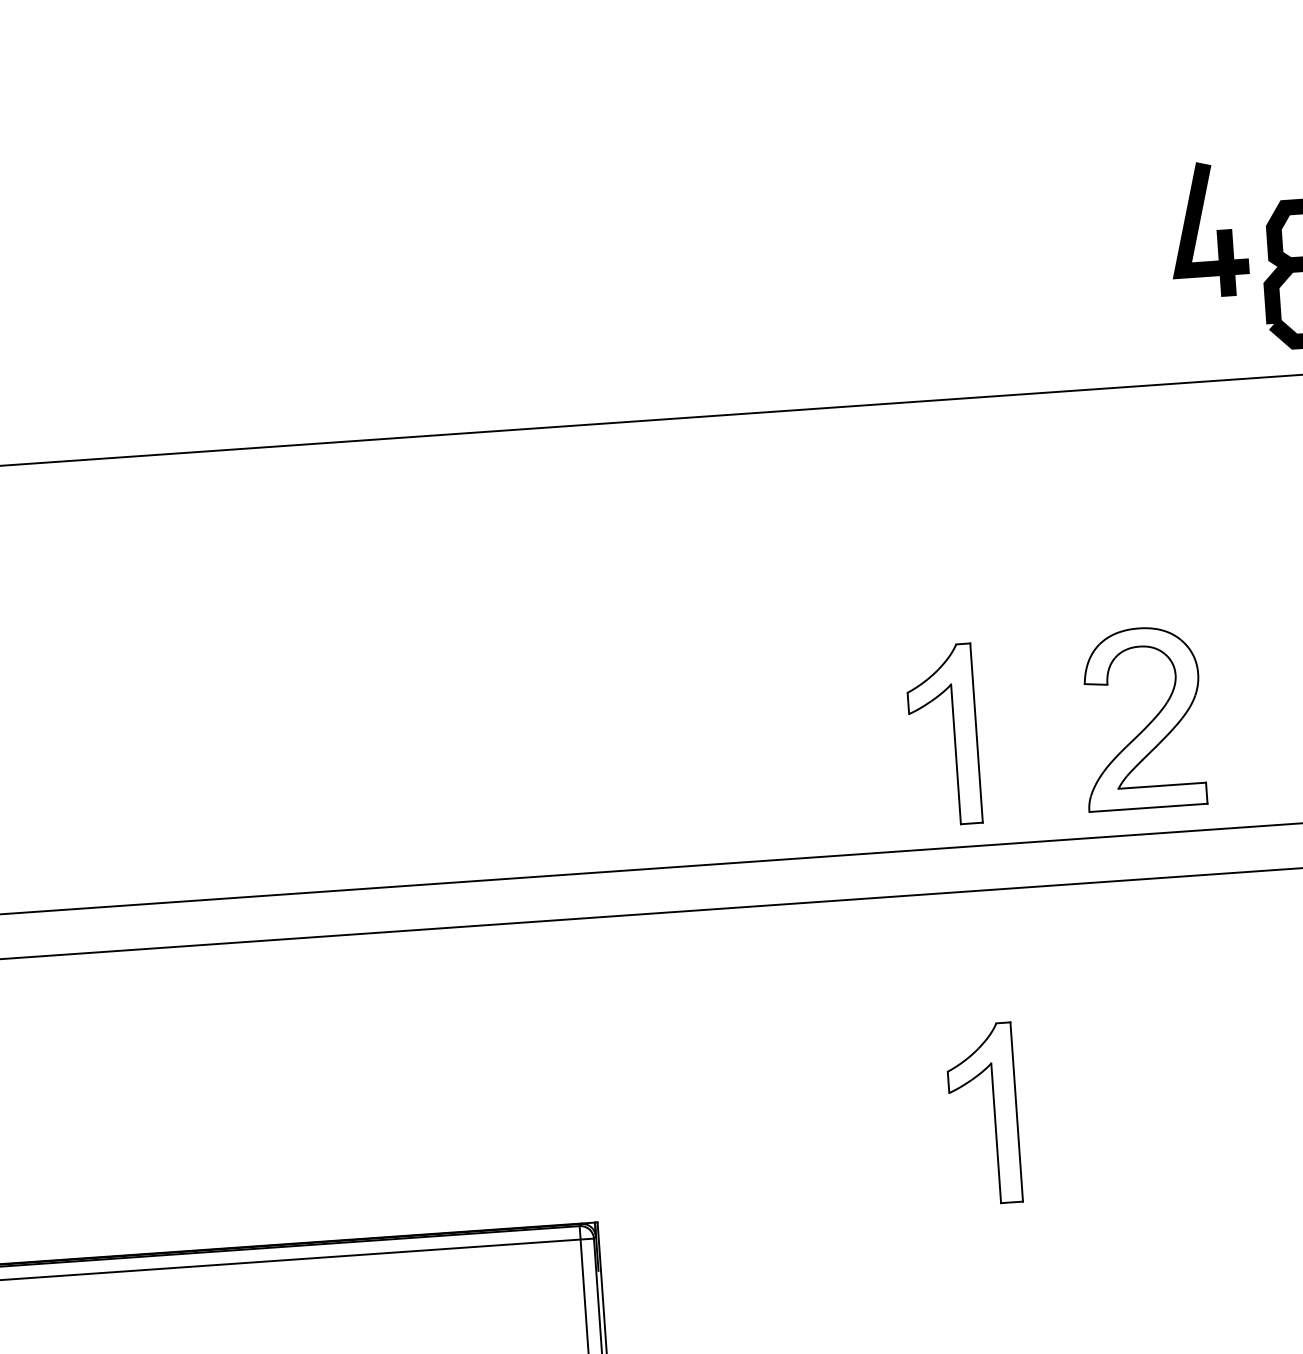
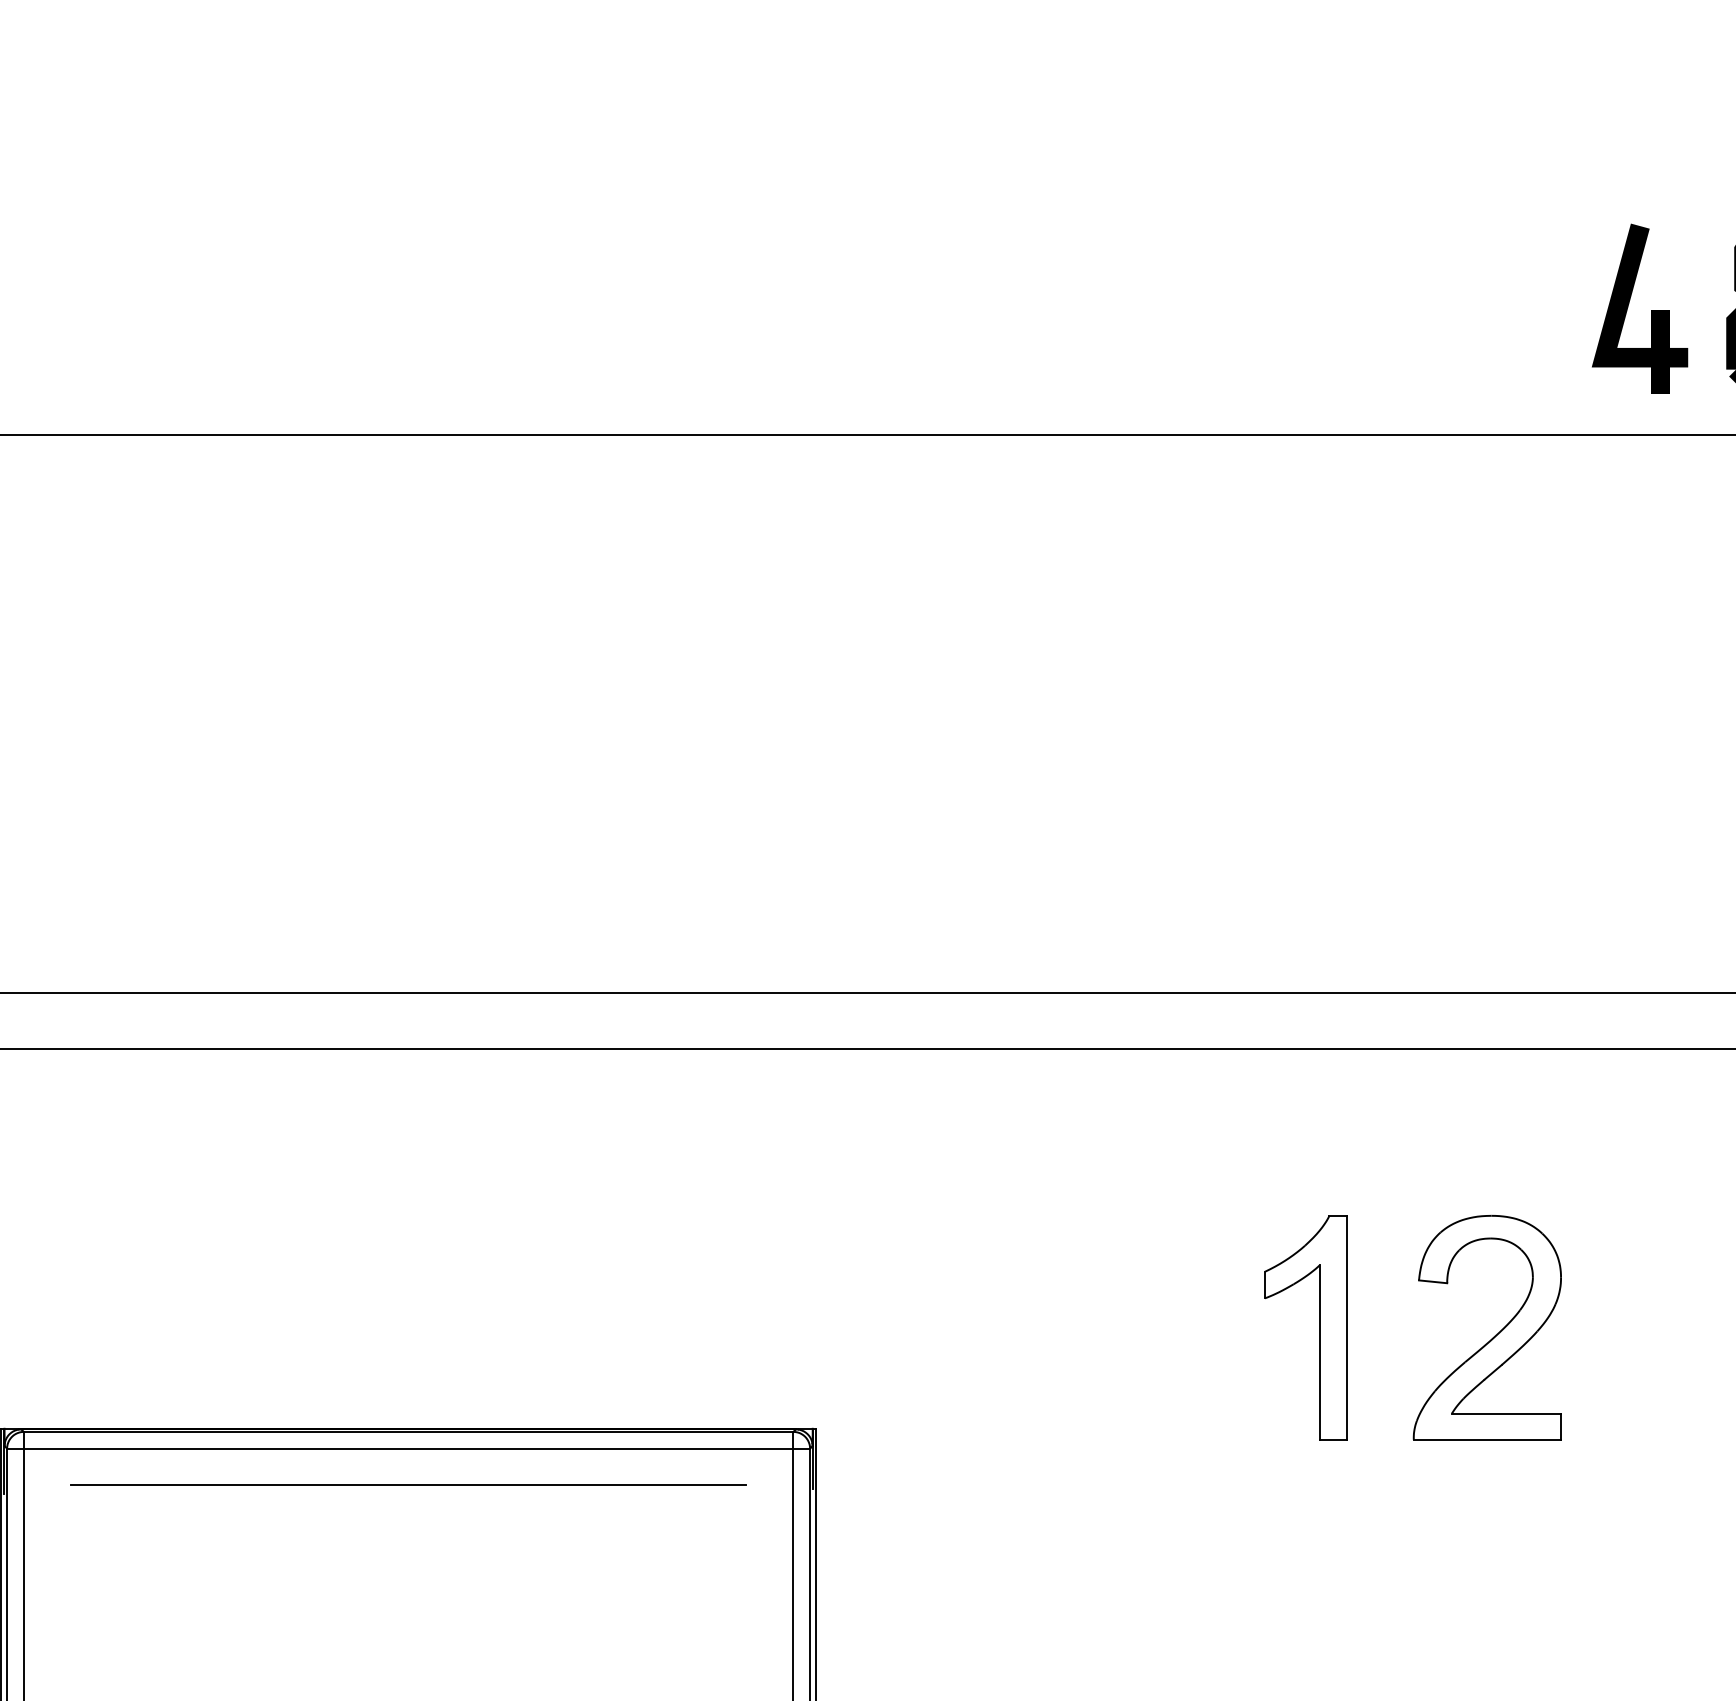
part: (1217, 230) -> (1651, 310), moved
part: (1148, 723) -> (1494, 1335), moved
part: (954, 734) -> (1302, 852), removed
line: (274, 1289) -> (408, 1484), added

